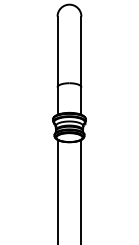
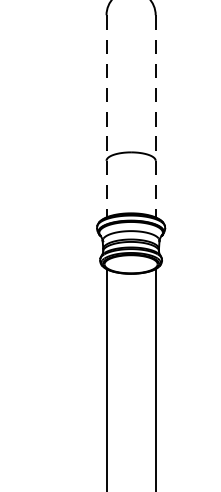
line: (57, 66) -> (106, 117), solid -> dashed
line: (81, 66) -> (155, 117), solid -> dashed

